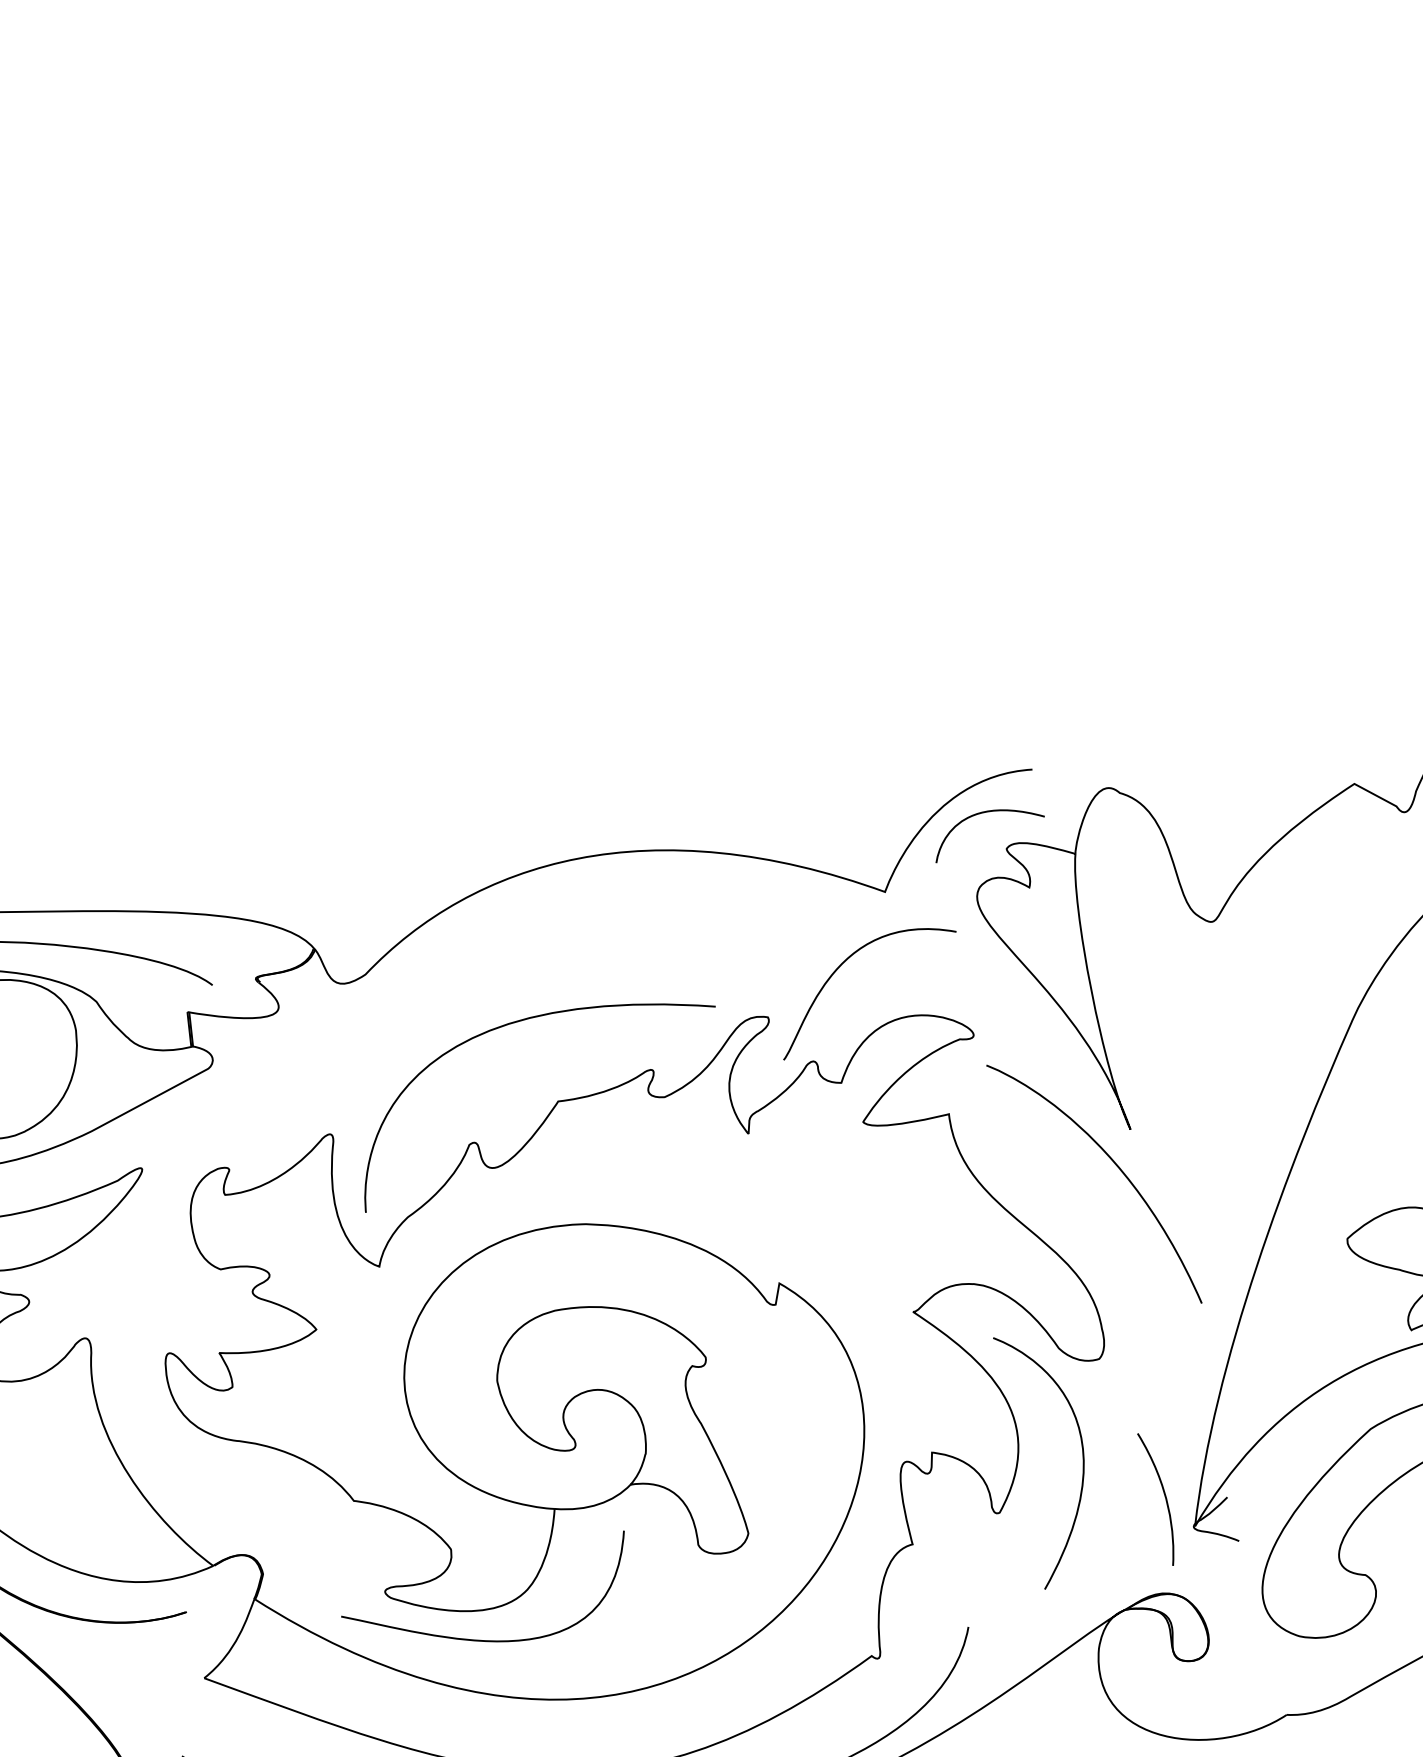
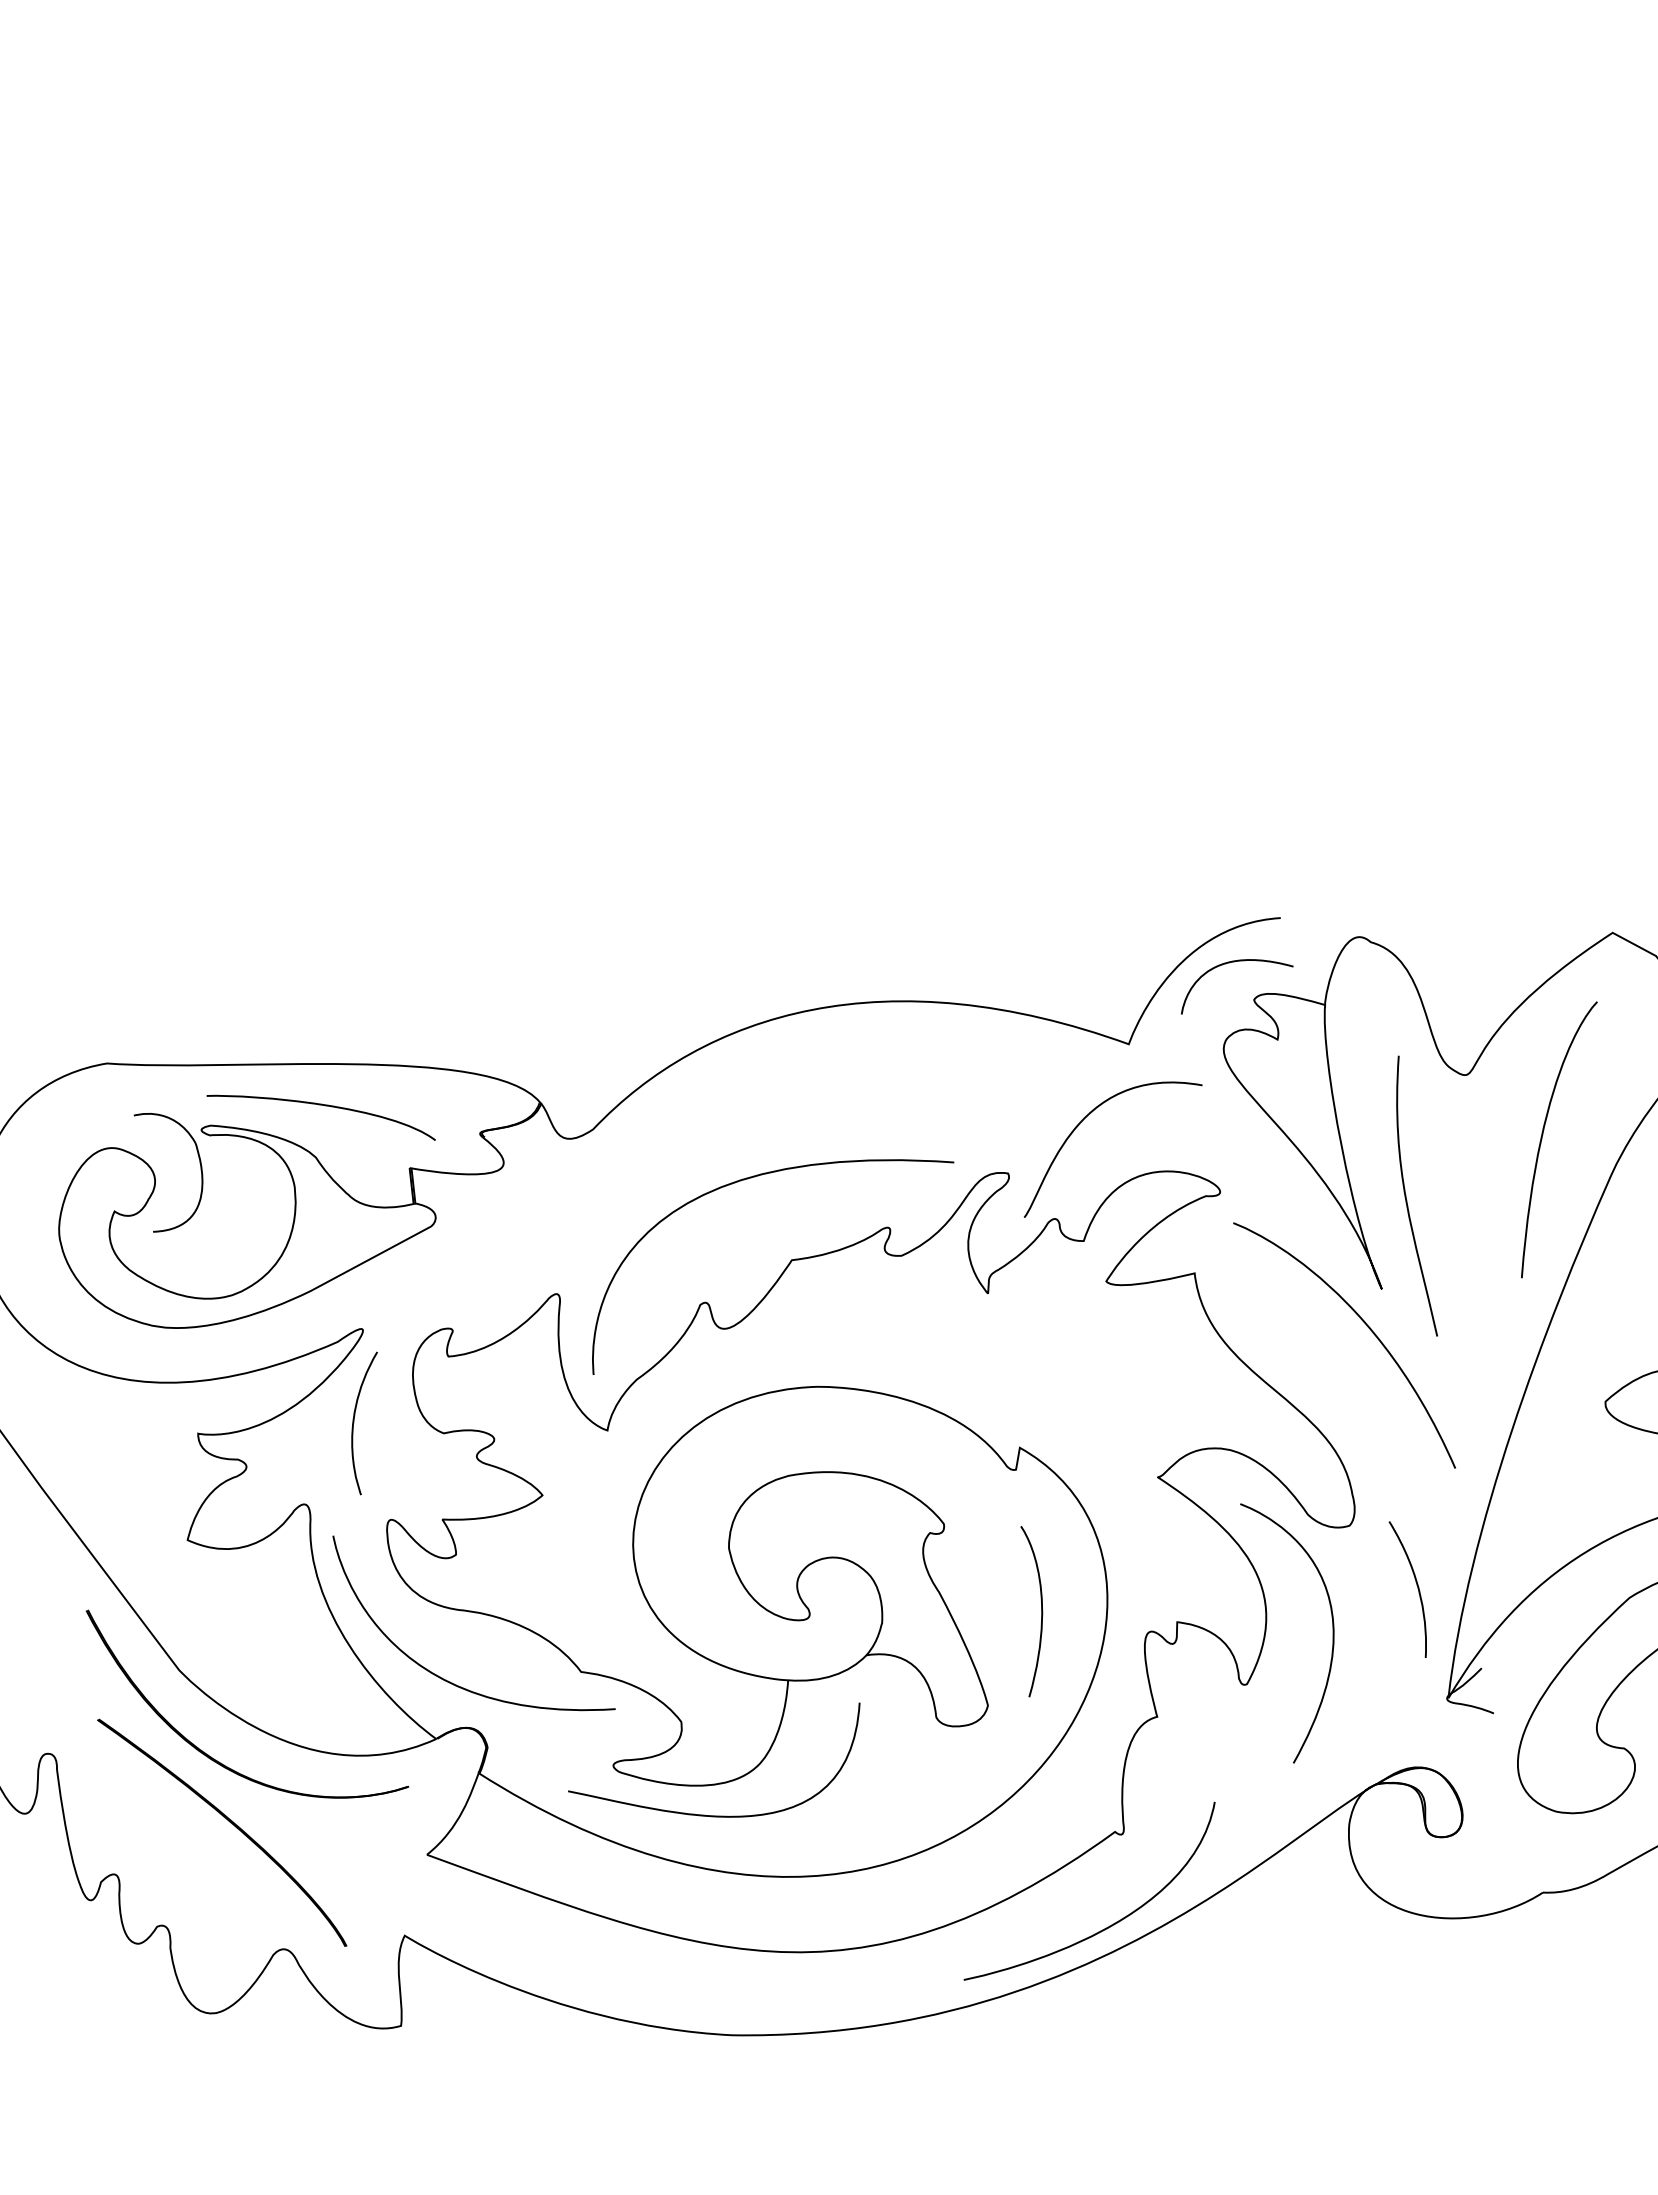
curve: (1287, 979) -> (1543, 1134), added
curve: (1154, 1038) -> (1406, 1195), added
curve: (133, 1259) -> (354, 1423), added
curve: (800, 1442) -> (1041, 1611), added
curve: (1164, 1495) -> (1416, 1585), moved
curve: (223, 1508) -> (446, 1679), added

